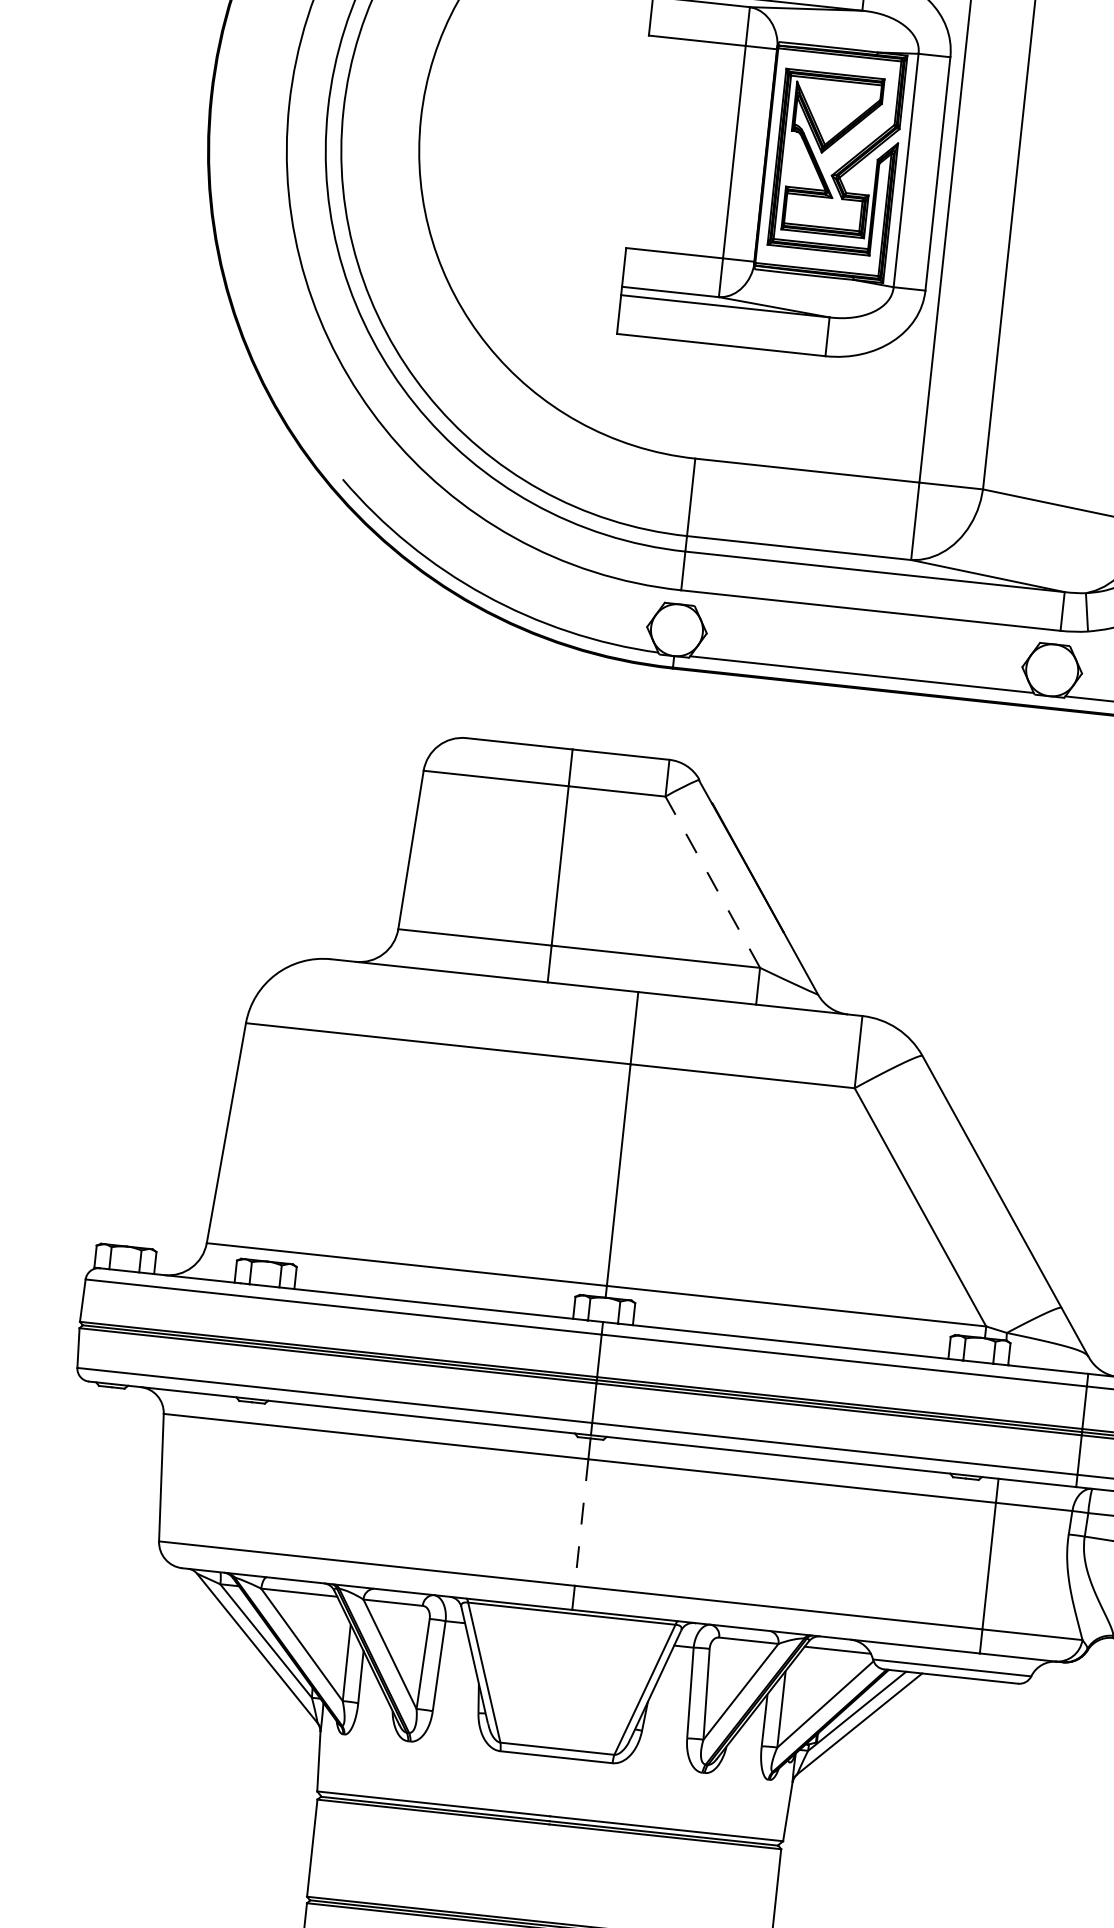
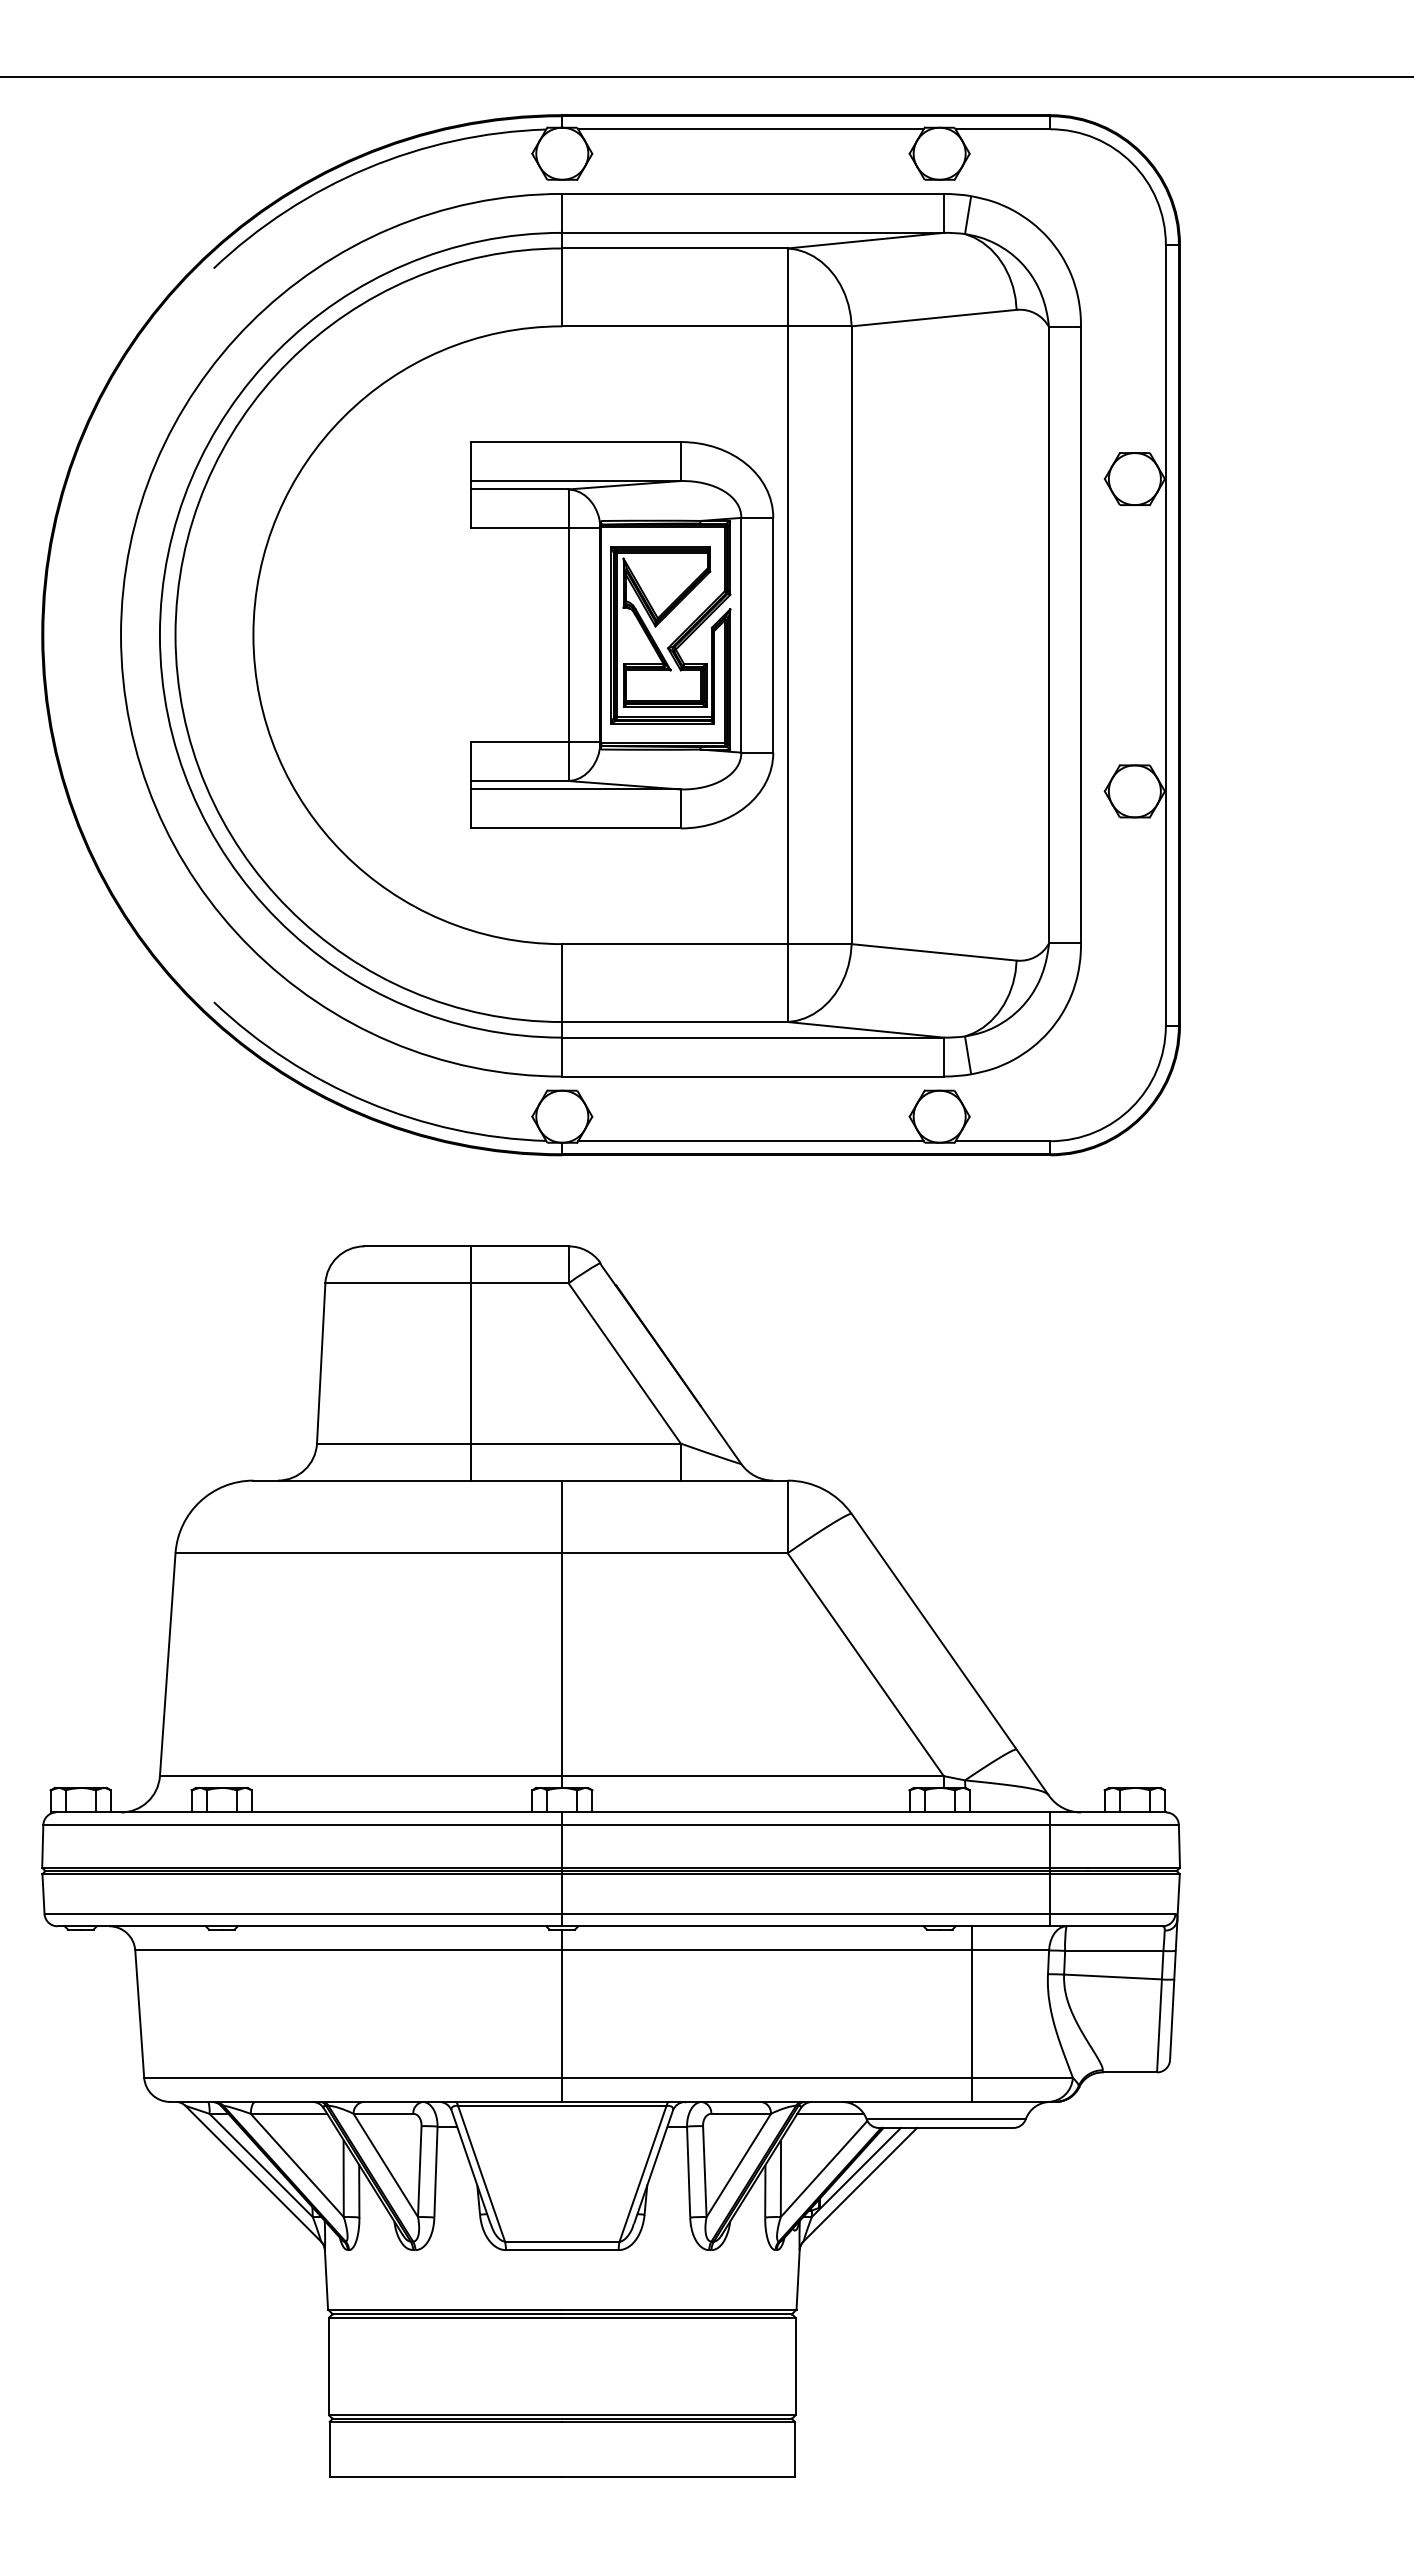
line: (712, 882) -> (624, 1363), dashed -> solid
line: (581, 1522) -> (562, 2014), dashed -> solid

